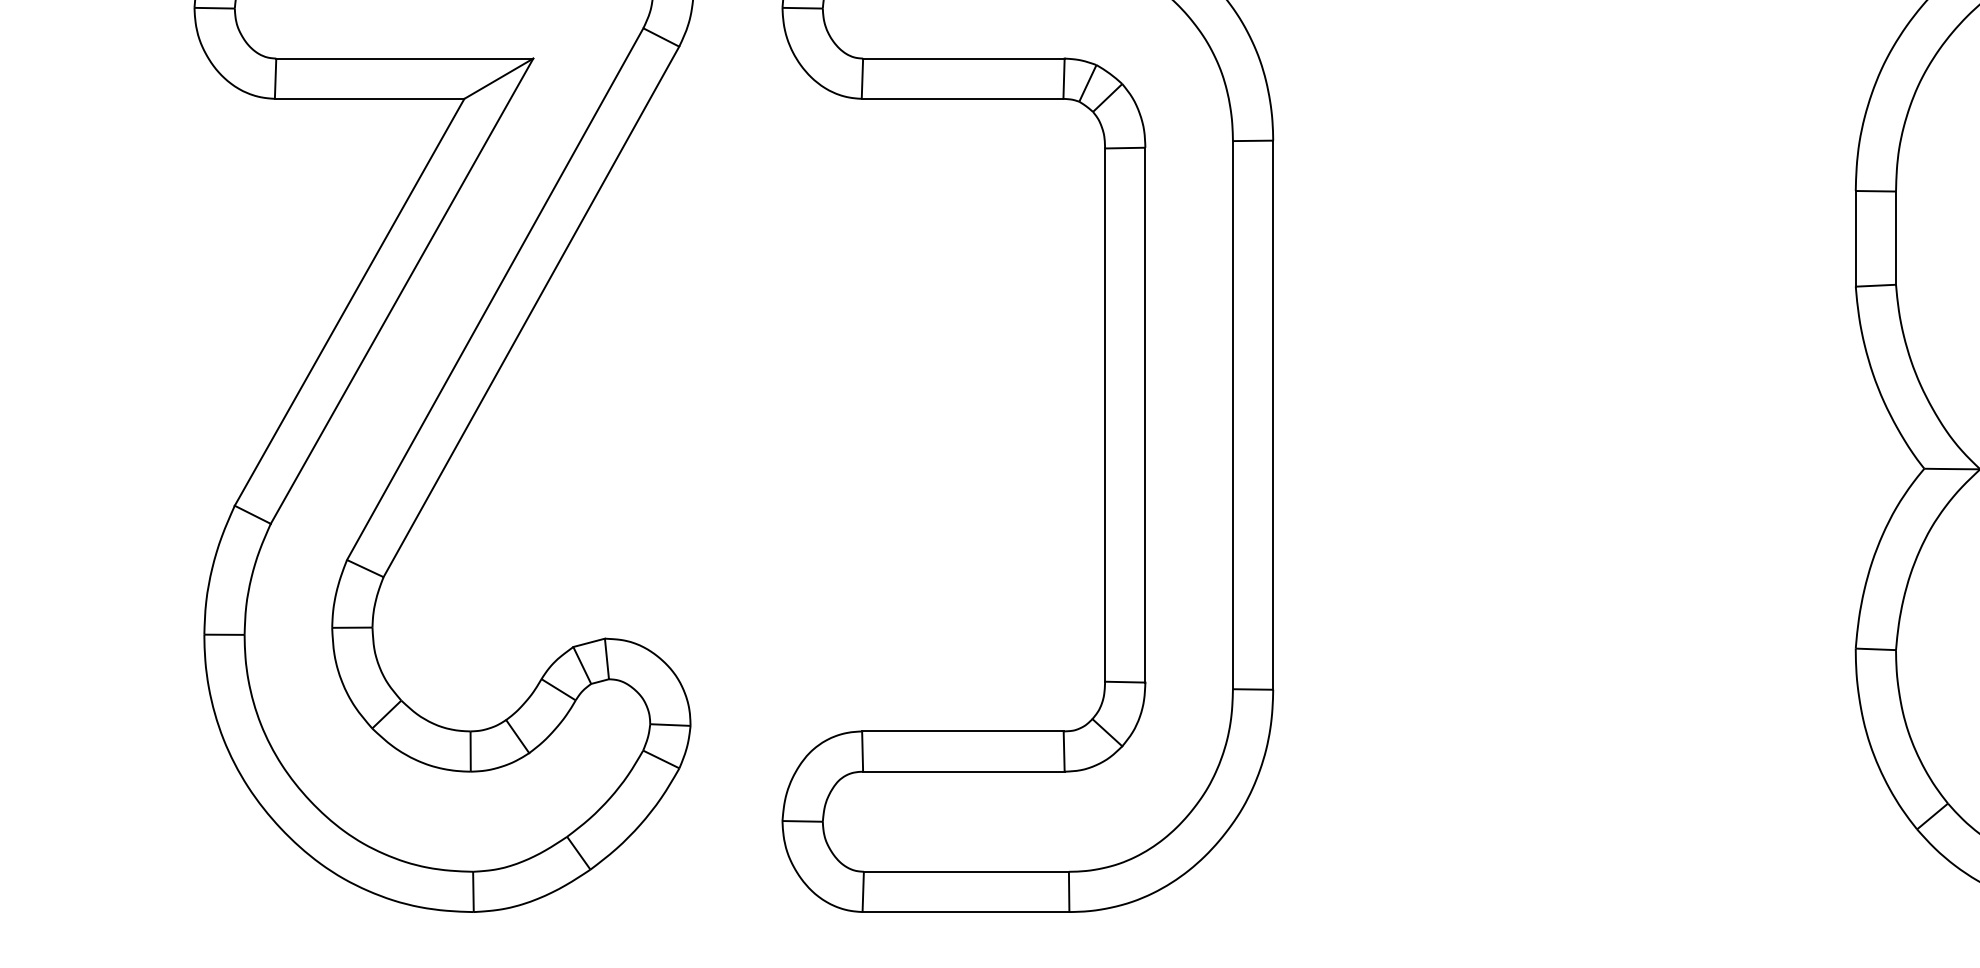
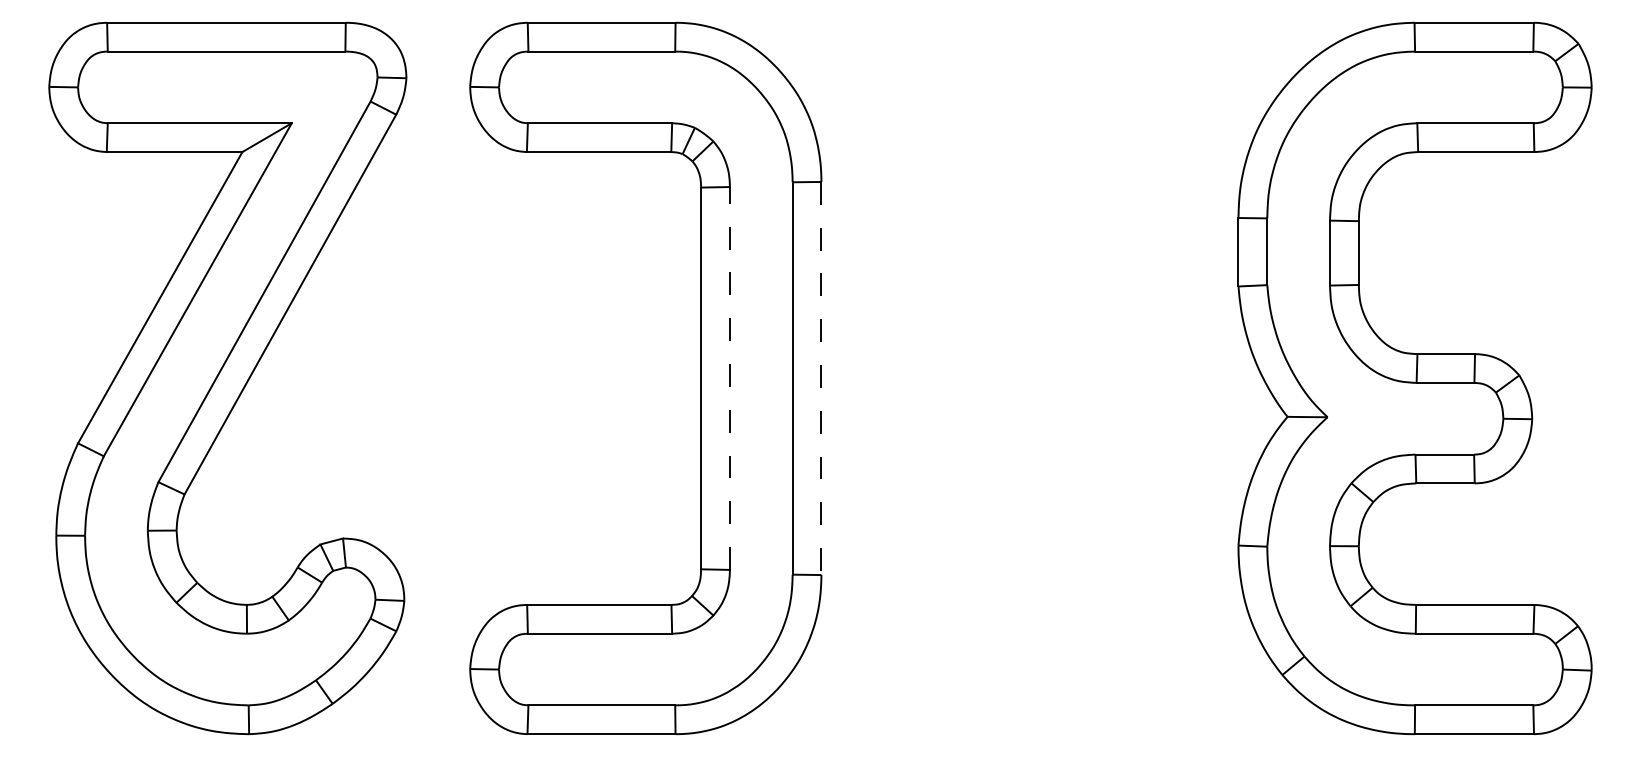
line: (1144, 413) -> (729, 377), solid -> dashed
line: (1273, 415) -> (821, 378), solid -> dashed

